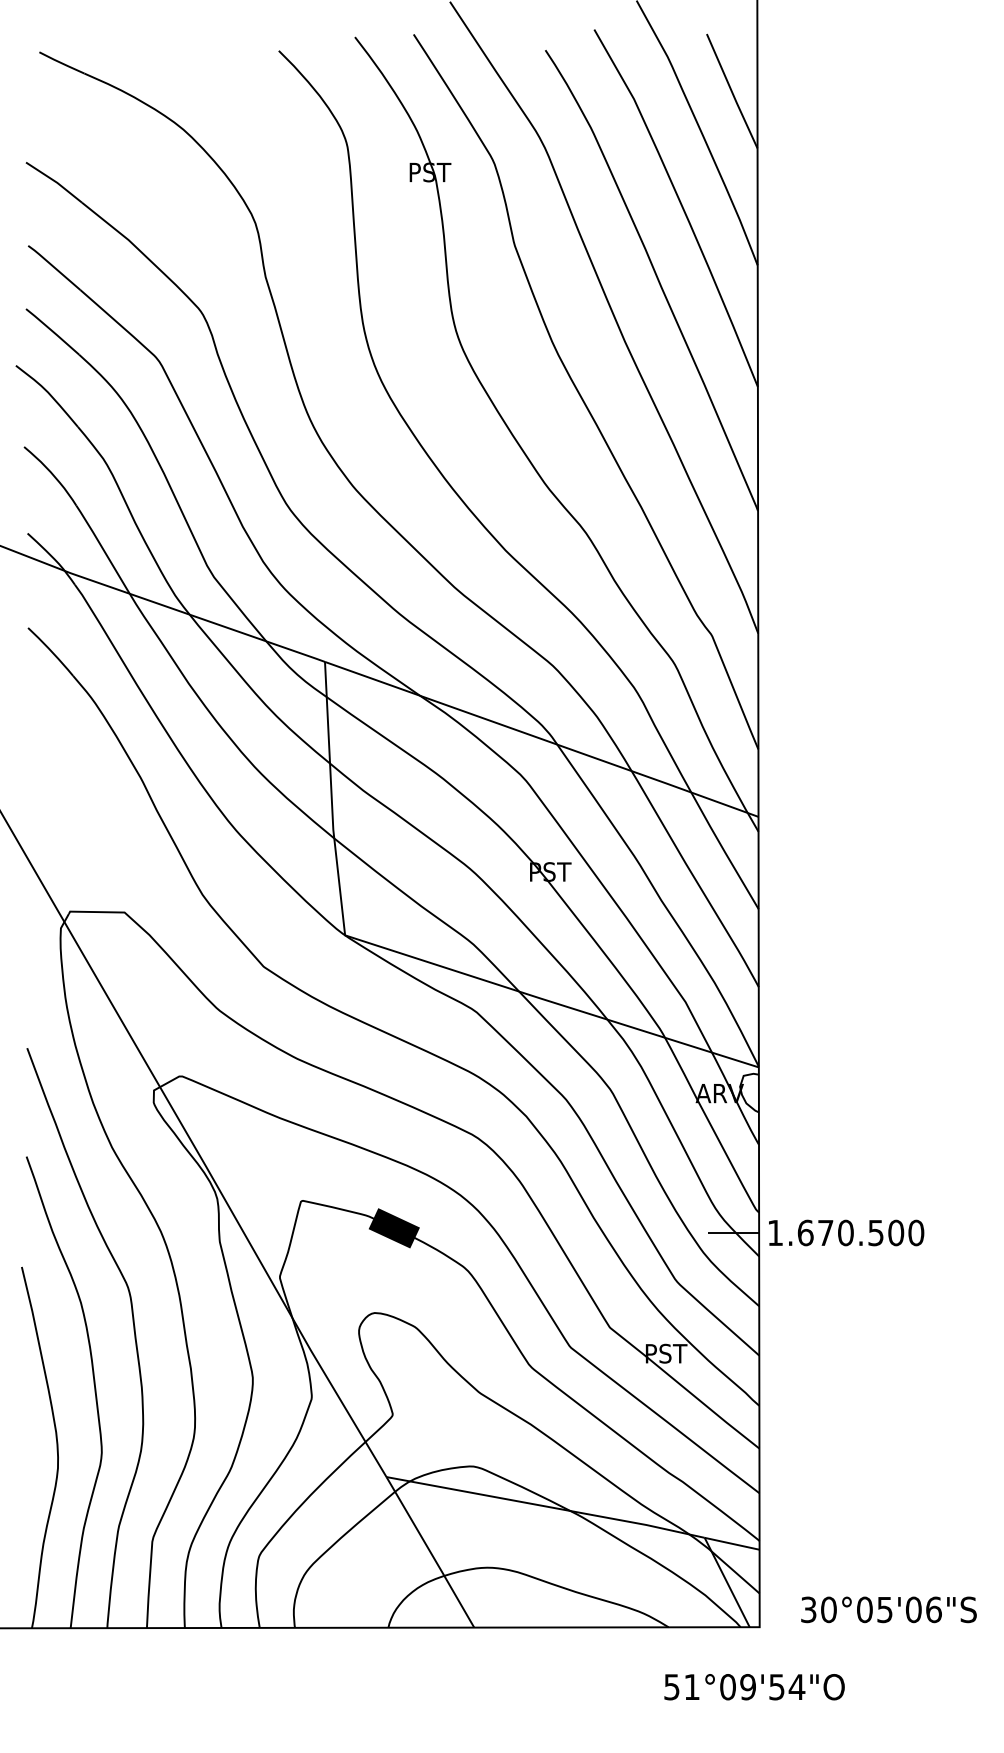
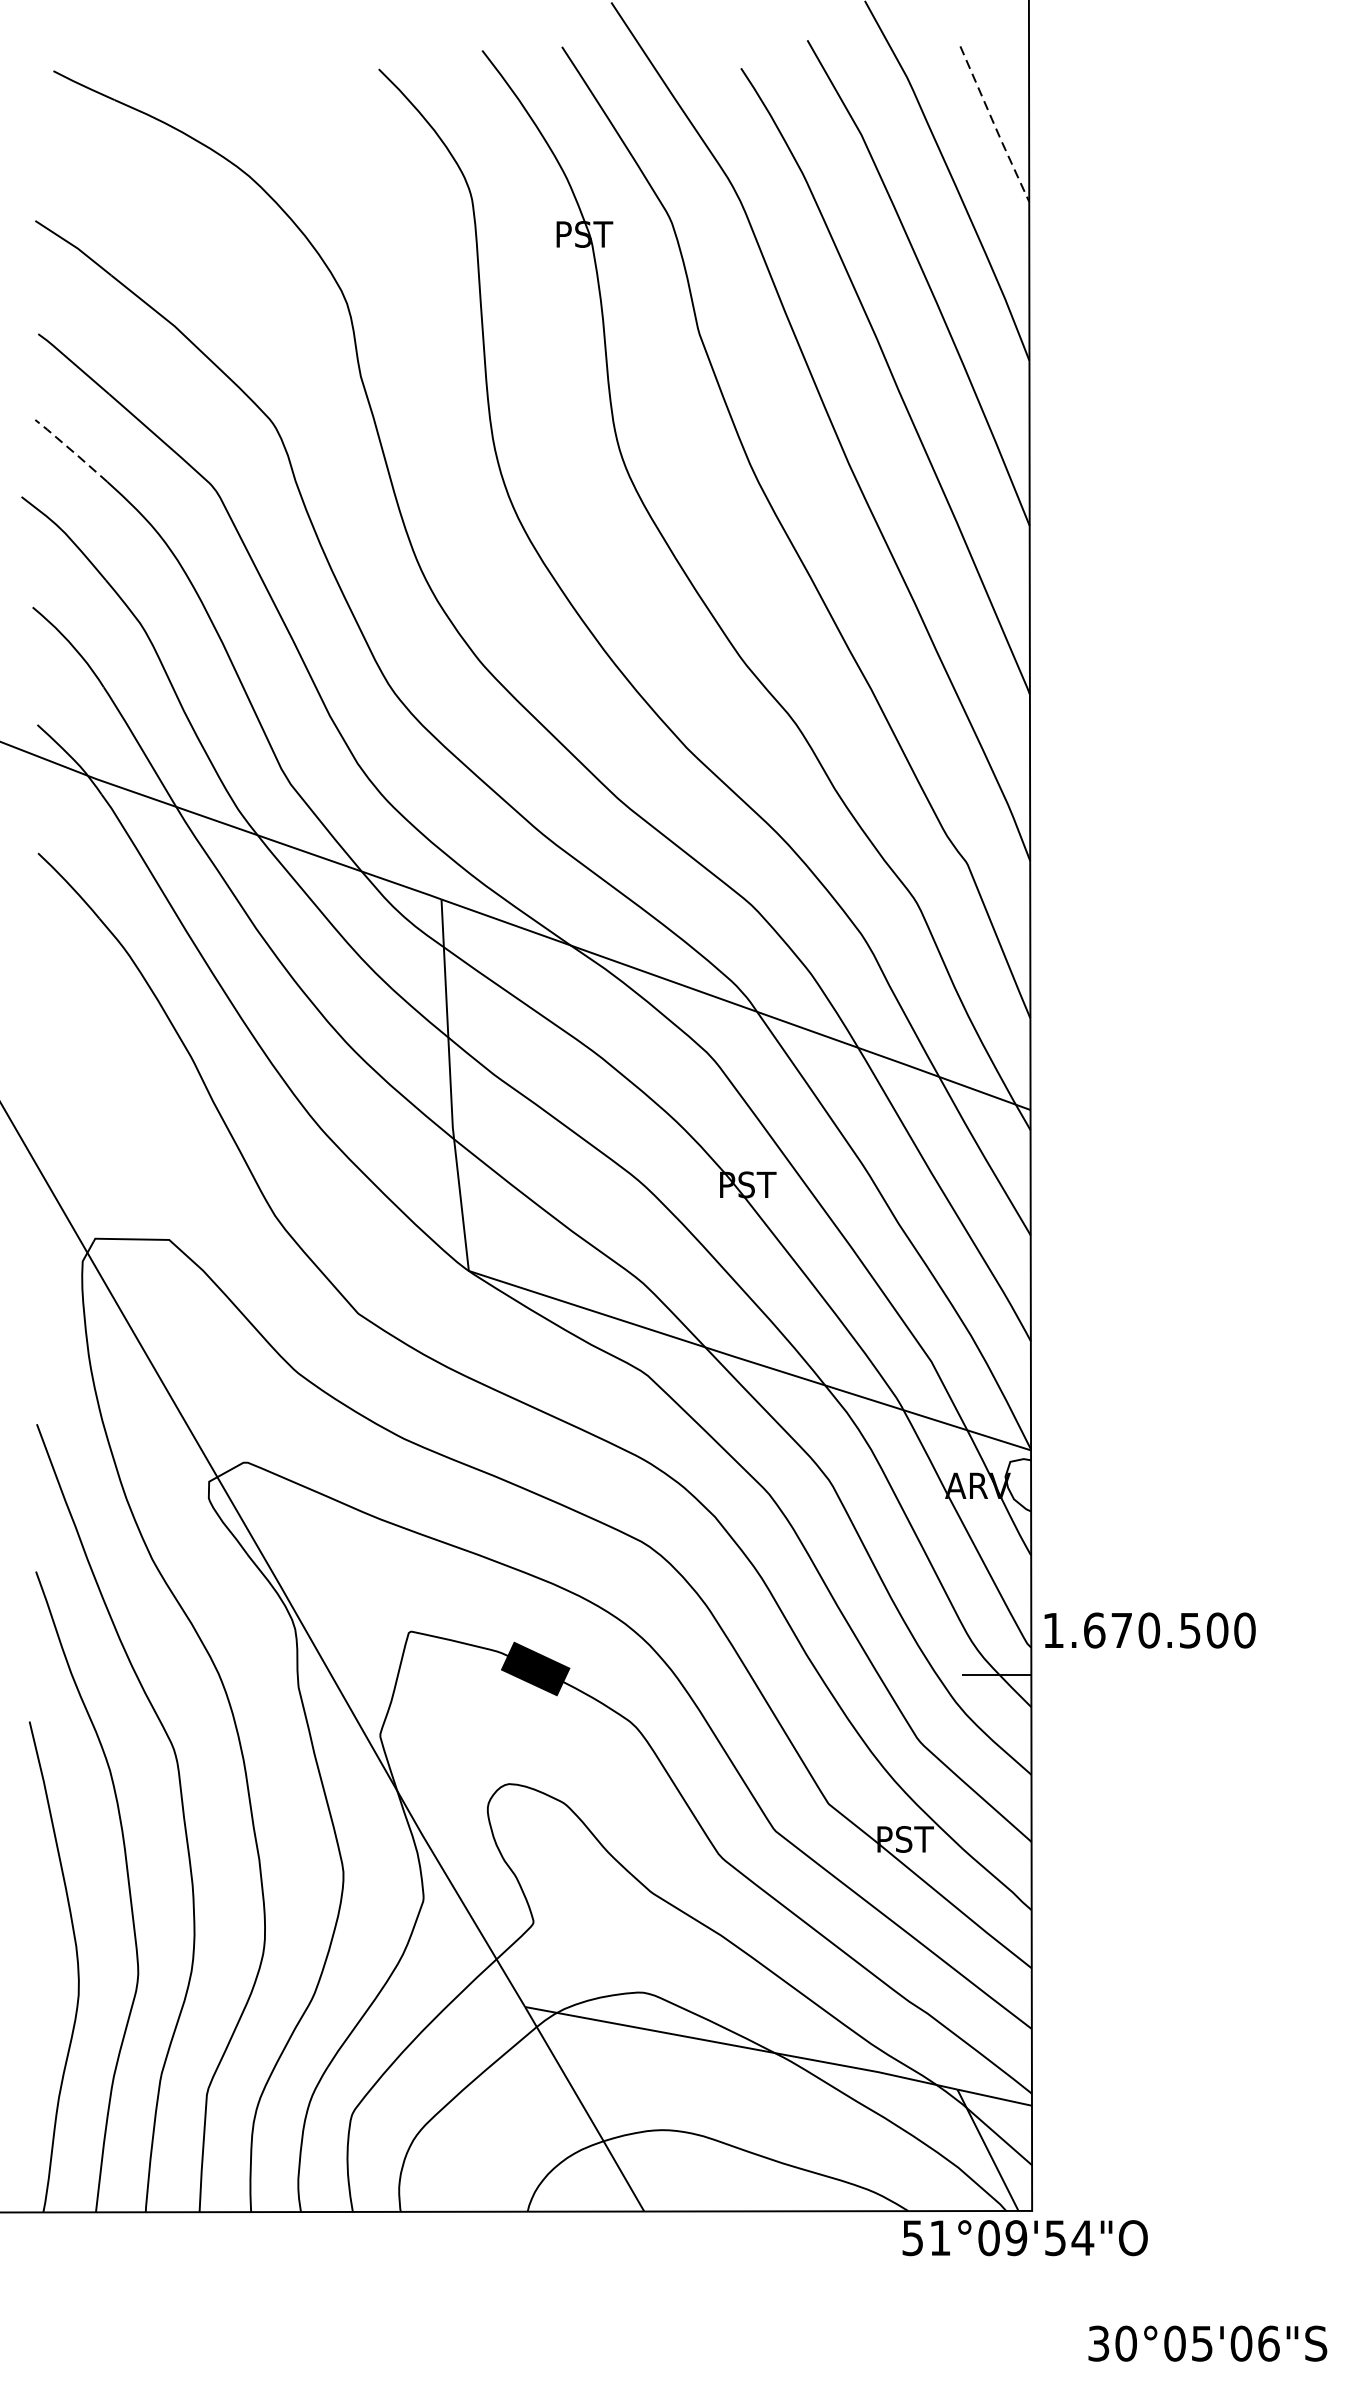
line: (732, 92) -> (995, 125), solid -> dashed
line: (52, 331) -> (71, 450), solid -> dashed
text: (846, 1232) -> (1150, 1629), moved
text: (888, 1609) -> (1207, 2343), moved
text: (754, 1687) -> (1025, 2238), moved

